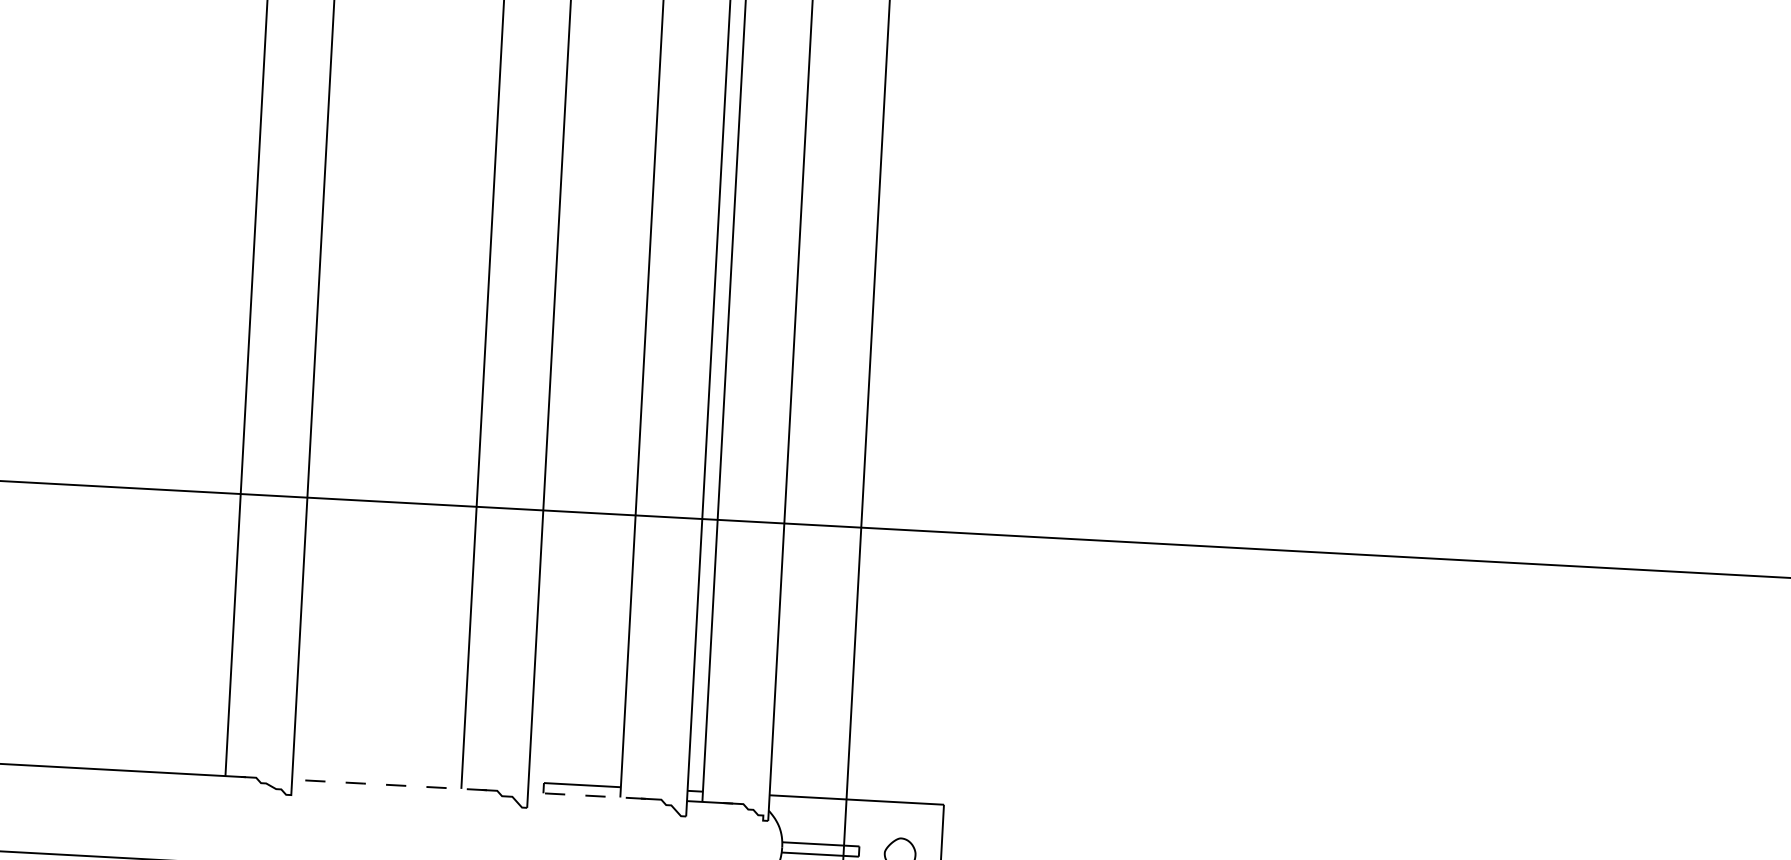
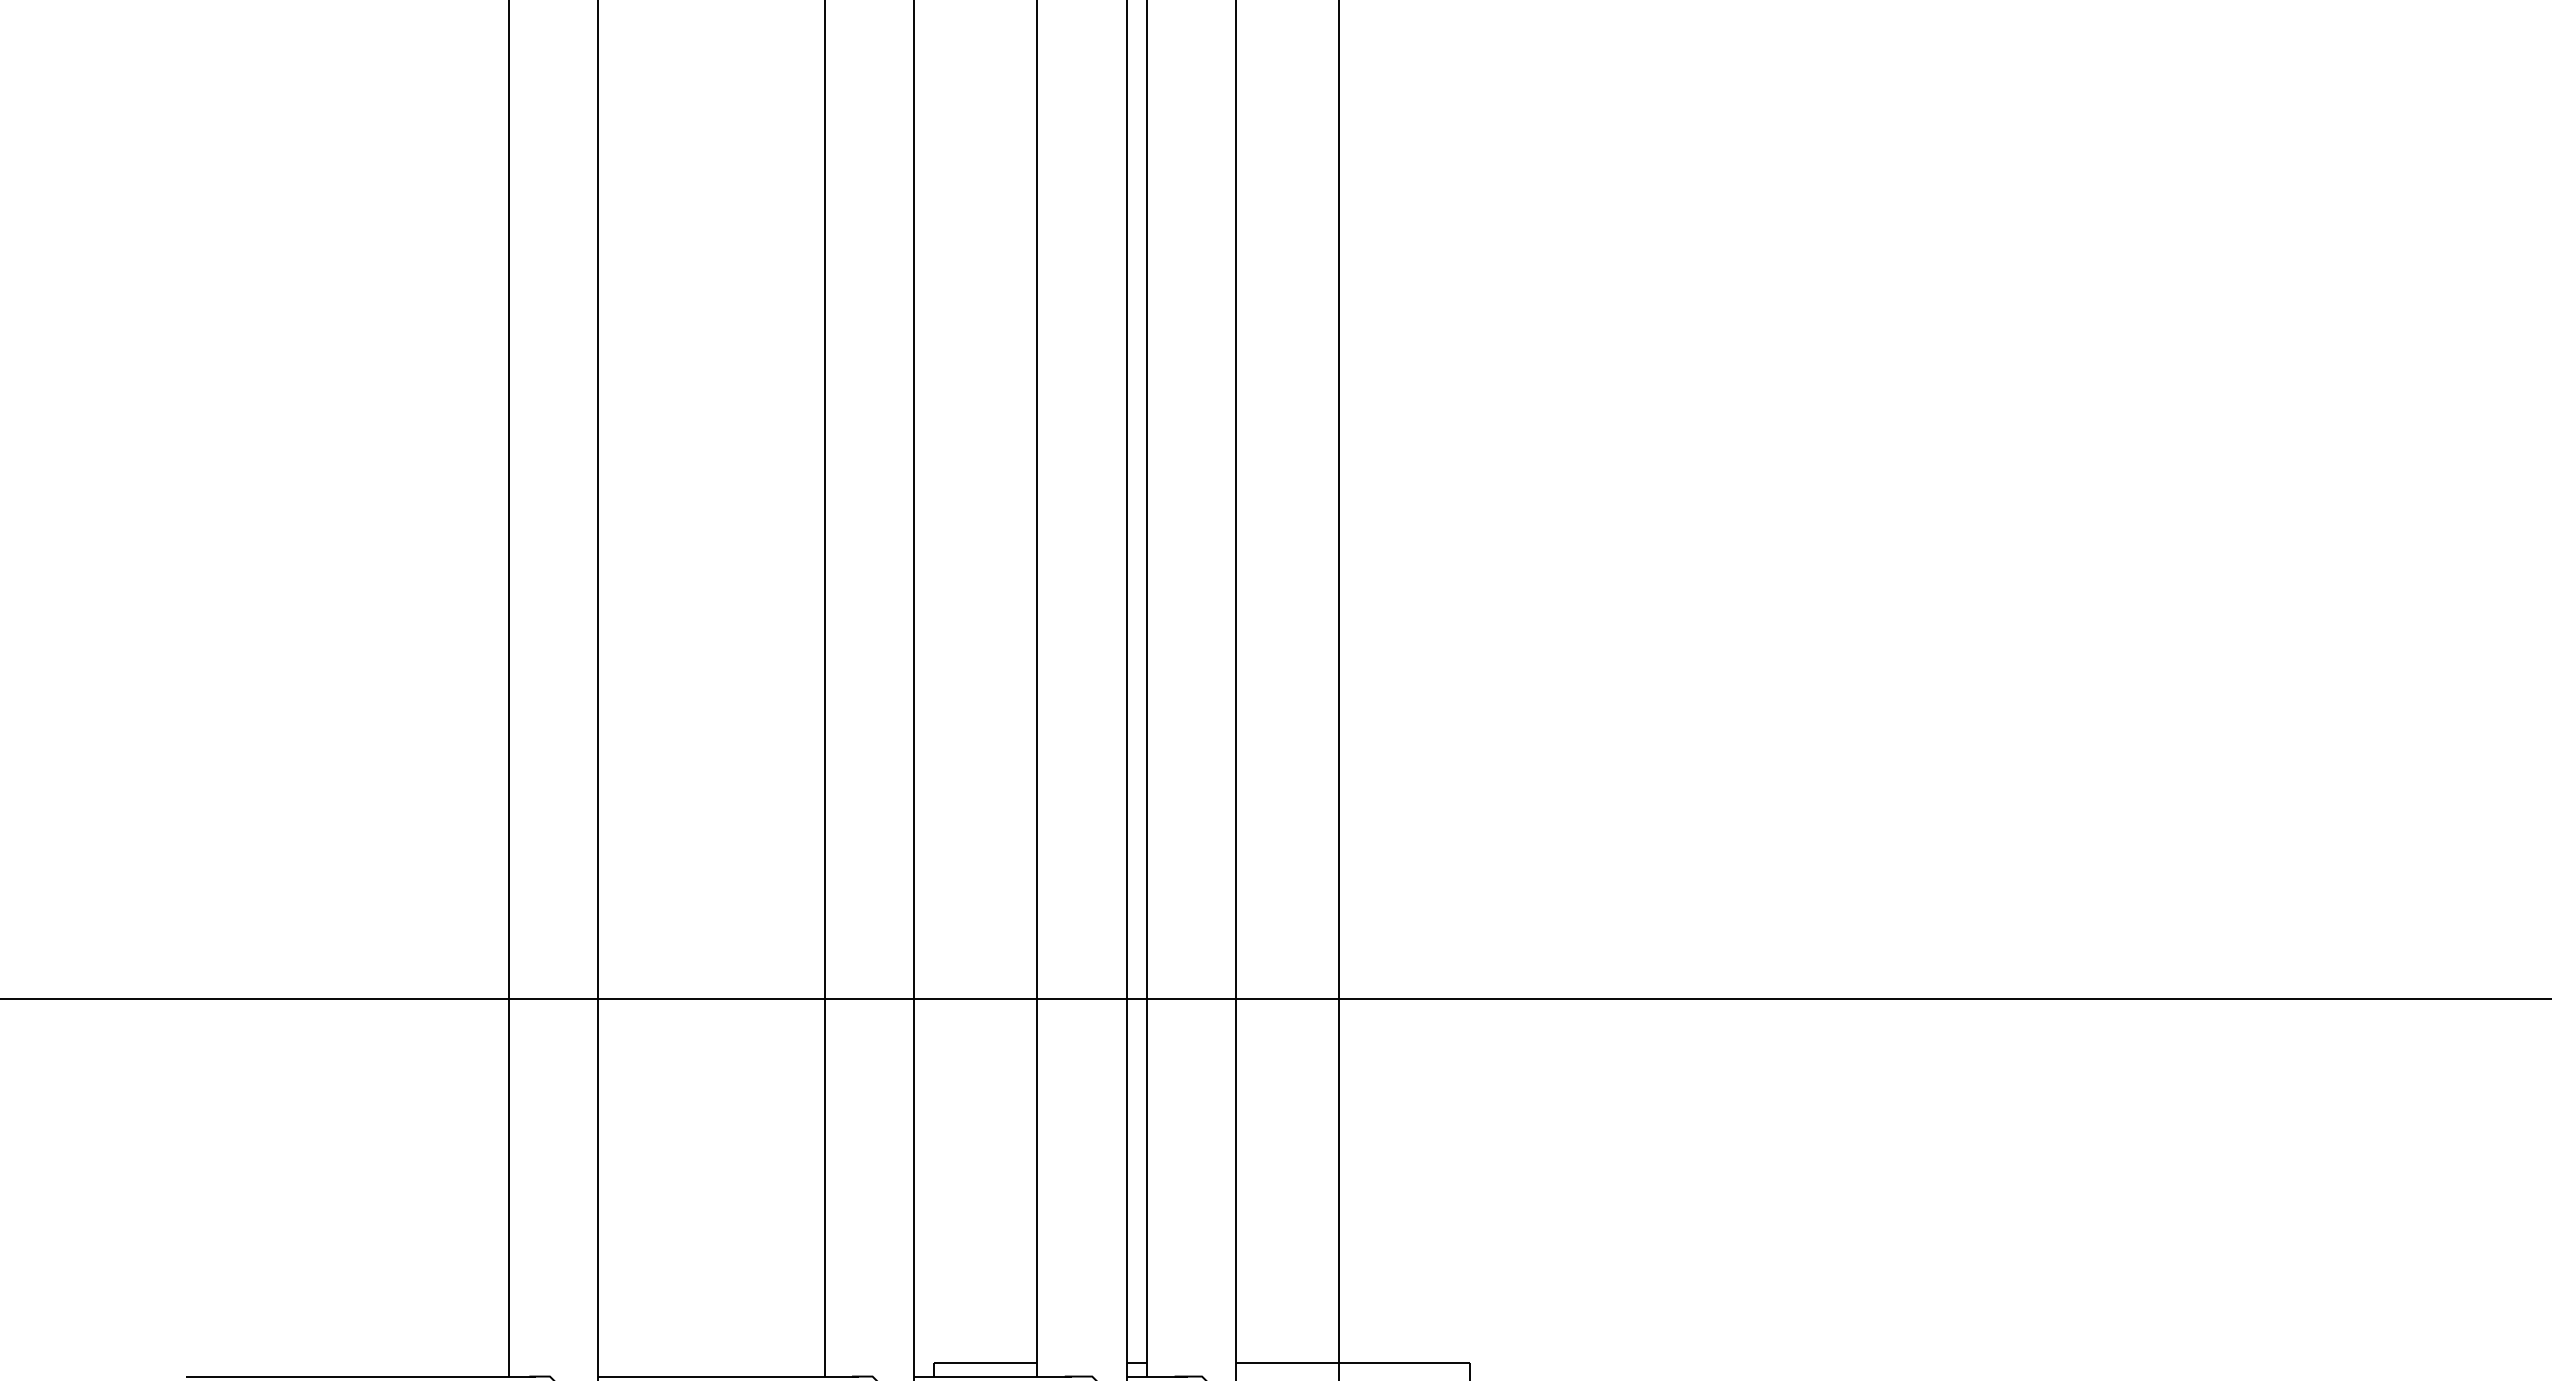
line: (388, 784) -> (727, 1376), dashed -> solid
line: (586, 795) -> (992, 1376), dashed -> solid

